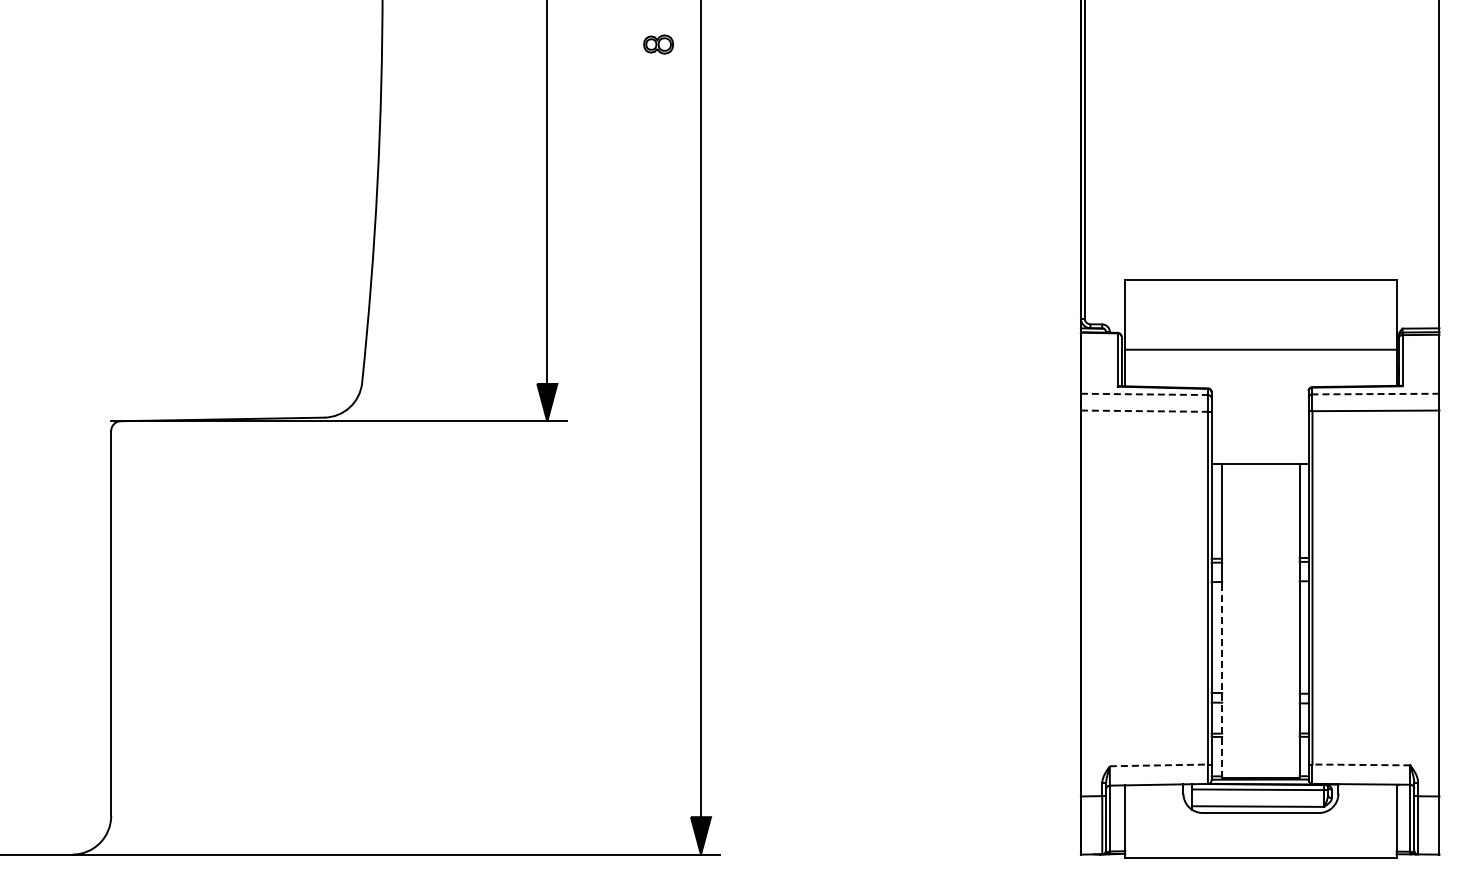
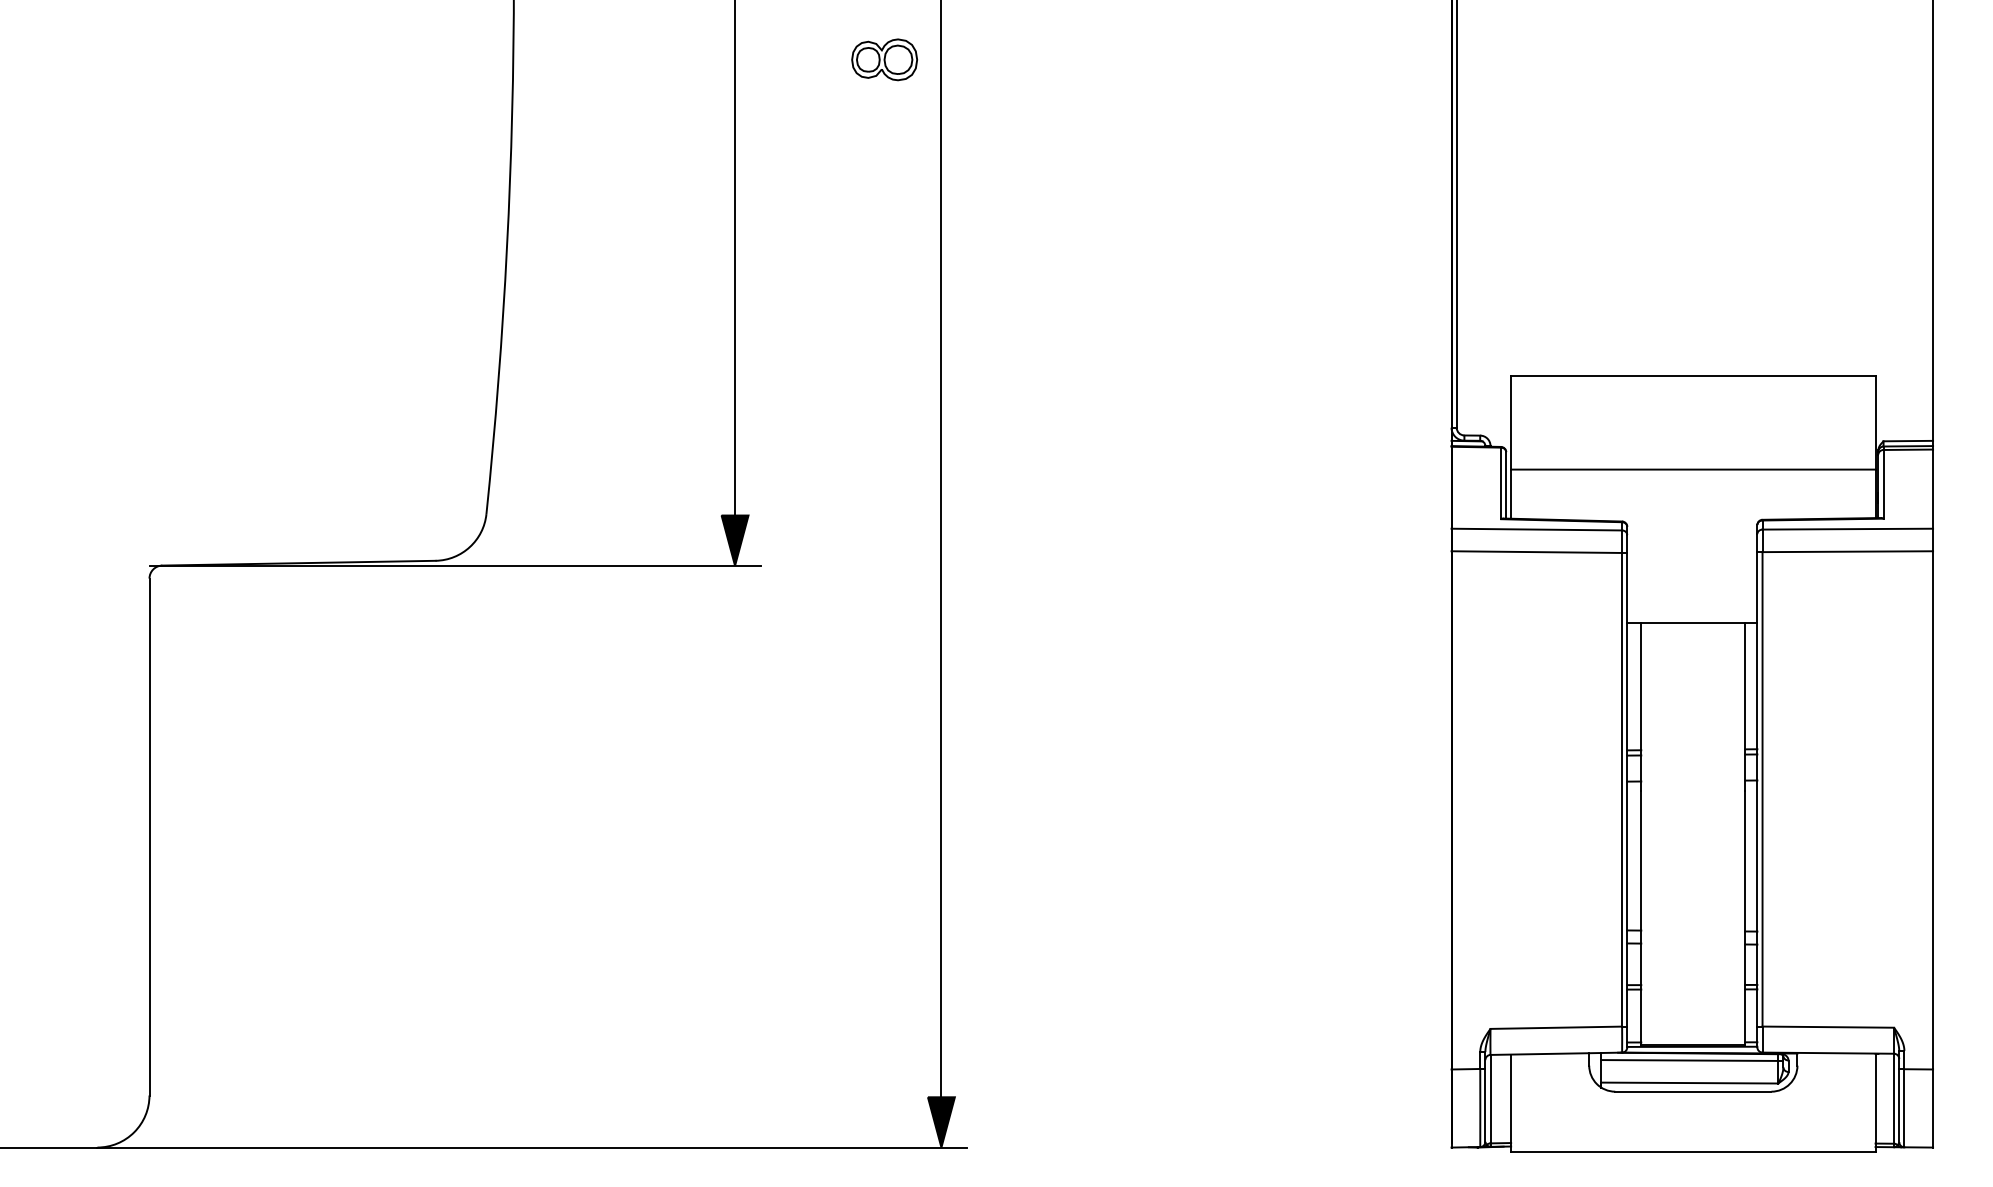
part: (658, 44) -> (884, 59), size x1.67
line: (1144, 394) -> (1536, 529), dashed -> solid
line: (1375, 394) -> (1847, 529), dashed -> solid
line: (1144, 411) -> (1536, 552), dashed -> solid
line: (1222, 683) -> (1641, 917), dashed -> solid
line: (1361, 764) -> (1828, 1026), dashed -> solid
line: (1159, 765) -> (1557, 1027), dashed -> solid

